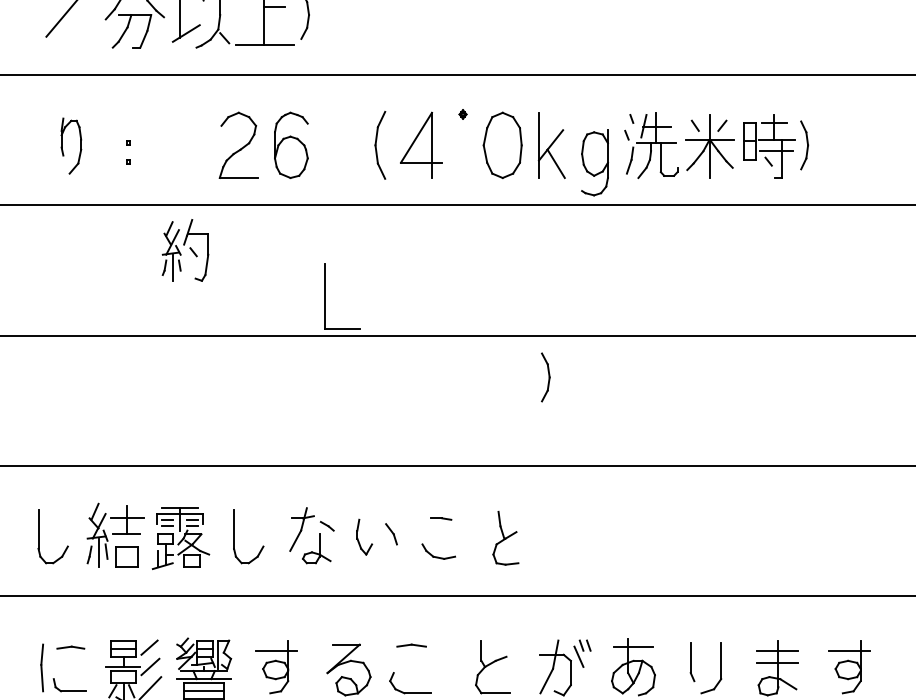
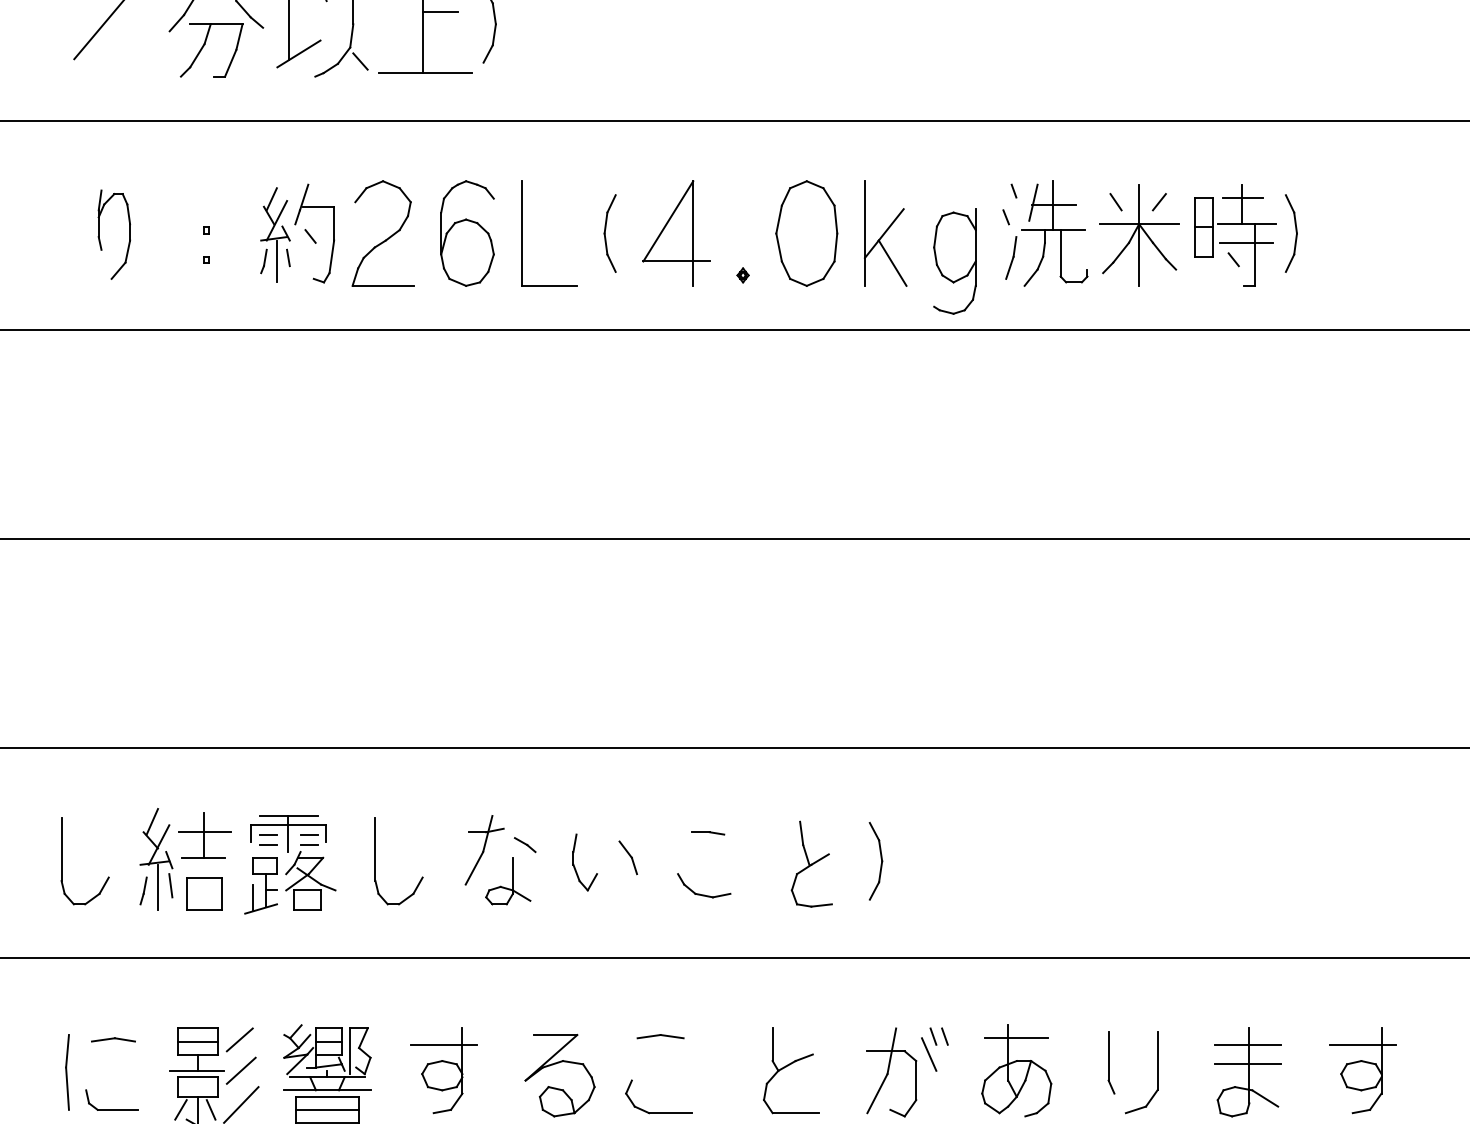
part: (462, 114) -> (742, 275), moved
part: (379, 145) -> (608, 233), size x0.71
part: (185, 250) -> (297, 233), moved
part: (325, 296) -> (522, 233), moved
part: (545, 377) -> (875, 861), moved

